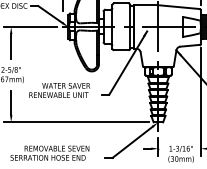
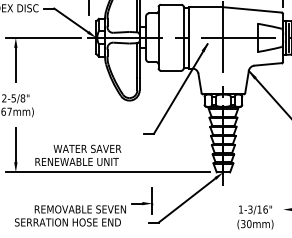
text: (59, 89) -> (78, 154), moved
line: (201, 101) -> (283, 143), removed
part: (151, 146) -> (142, 200), moved

